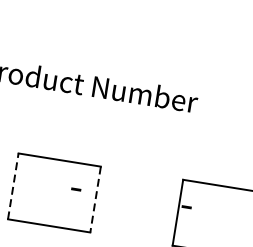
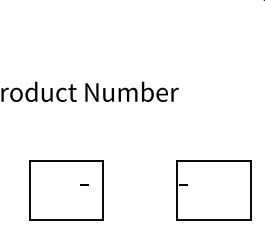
line: (13, 185) -> (29, 190), dashed -> solid
line: (95, 200) -> (103, 191), dashed -> solid

